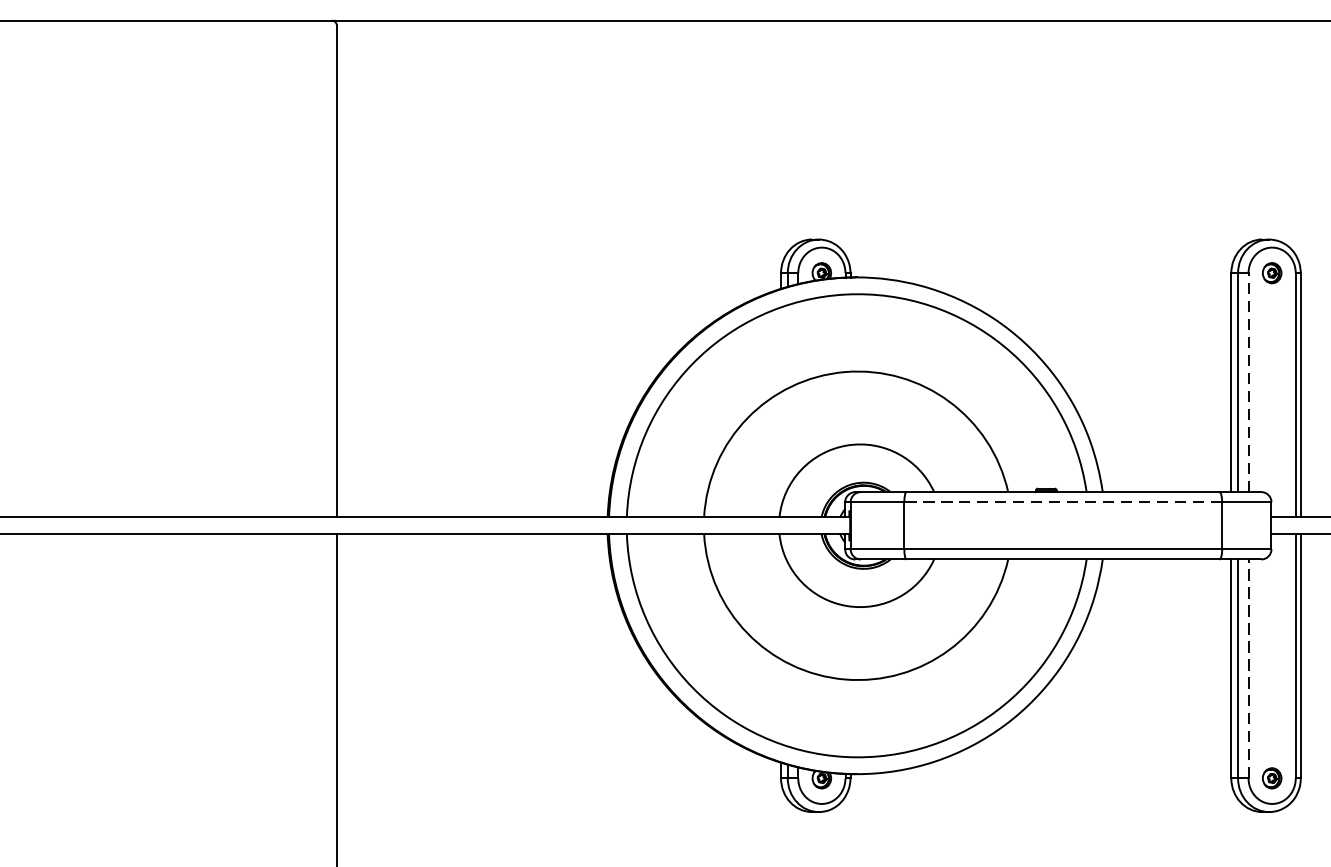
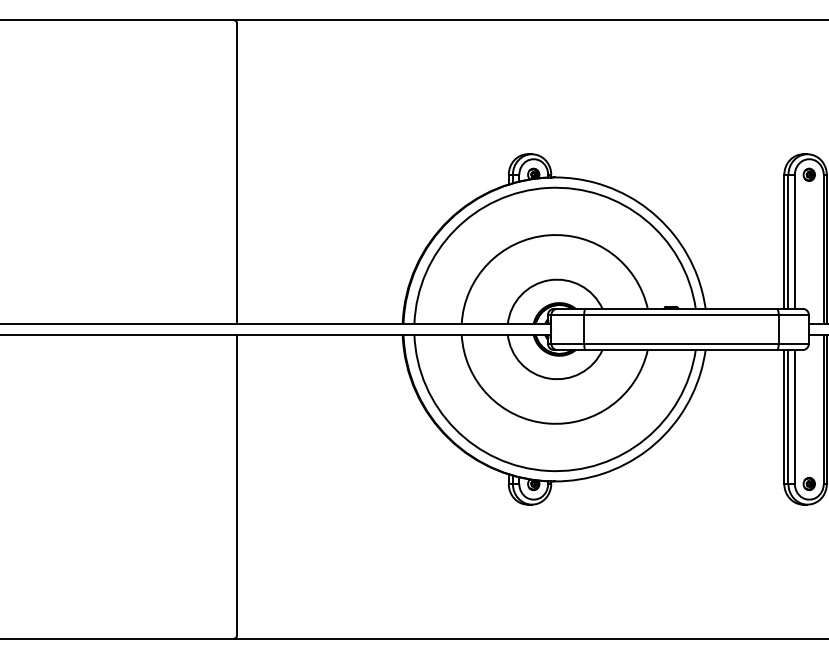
line: (1247, 382) -> (794, 241), dashed -> solid
line: (1061, 502) -> (680, 315), dashed -> solid
line: (1247, 669) -> (794, 417), dashed -> solid

